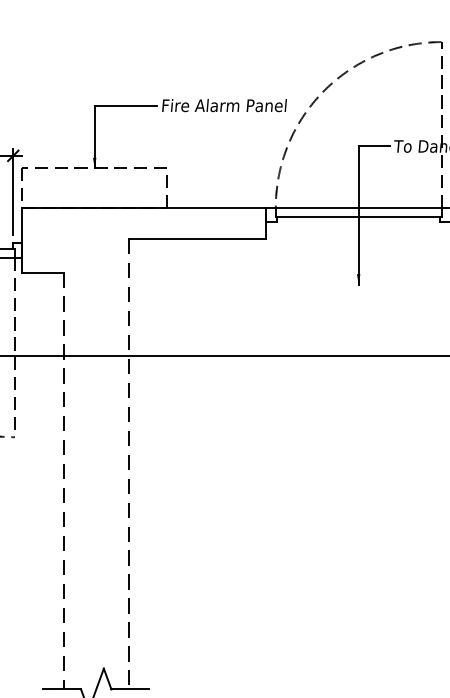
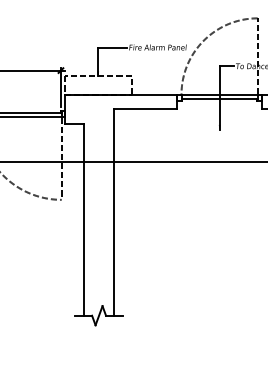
line: (127, 464) -> (113, 212), dashed -> solid
line: (64, 480) -> (84, 219), dashed -> solid

